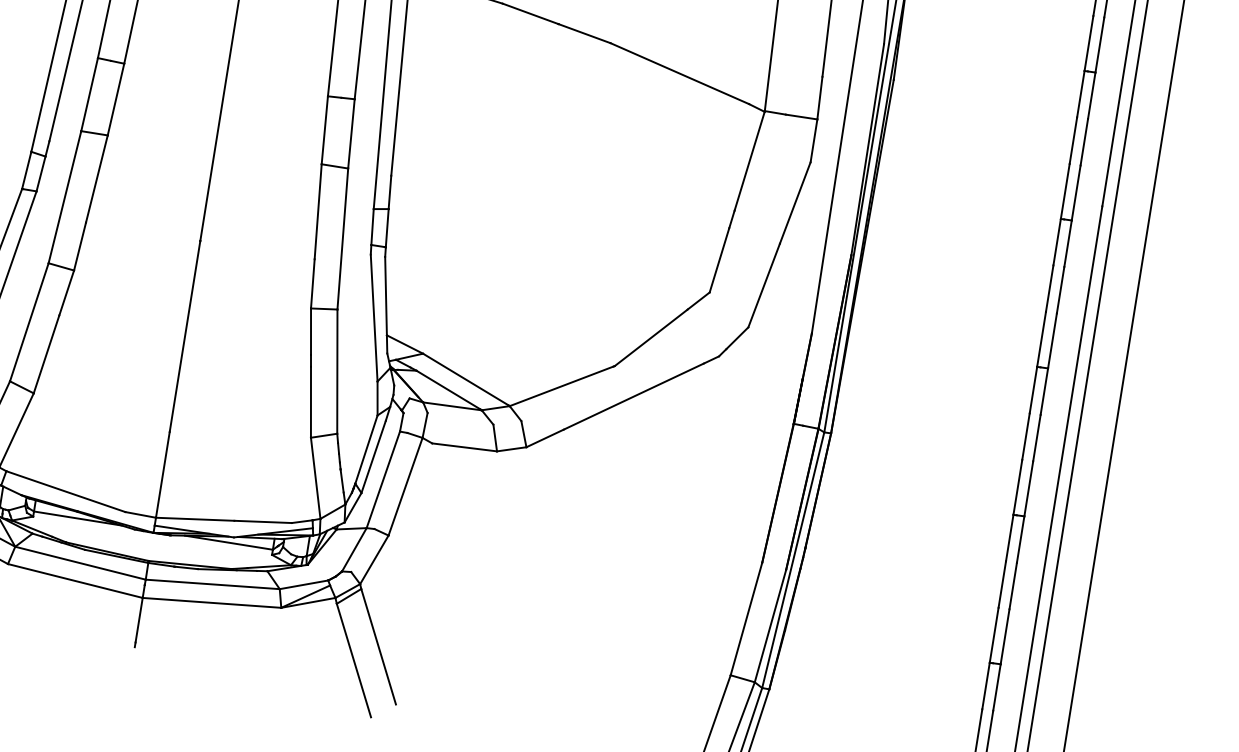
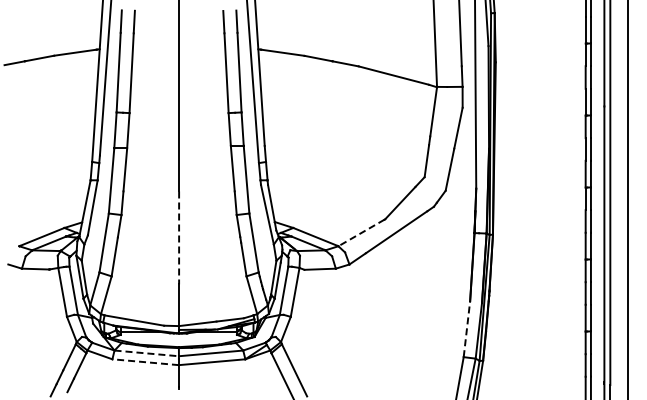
line: (185, 337) -> (179, 238), solid -> dashed
line: (561, 385) -> (361, 232), solid -> dashed
line: (82, 563) -> (147, 353), solid -> dashed
line: (74, 581) -> (145, 362), solid -> dashed
line: (745, 617) -> (466, 328), solid -> dashed

